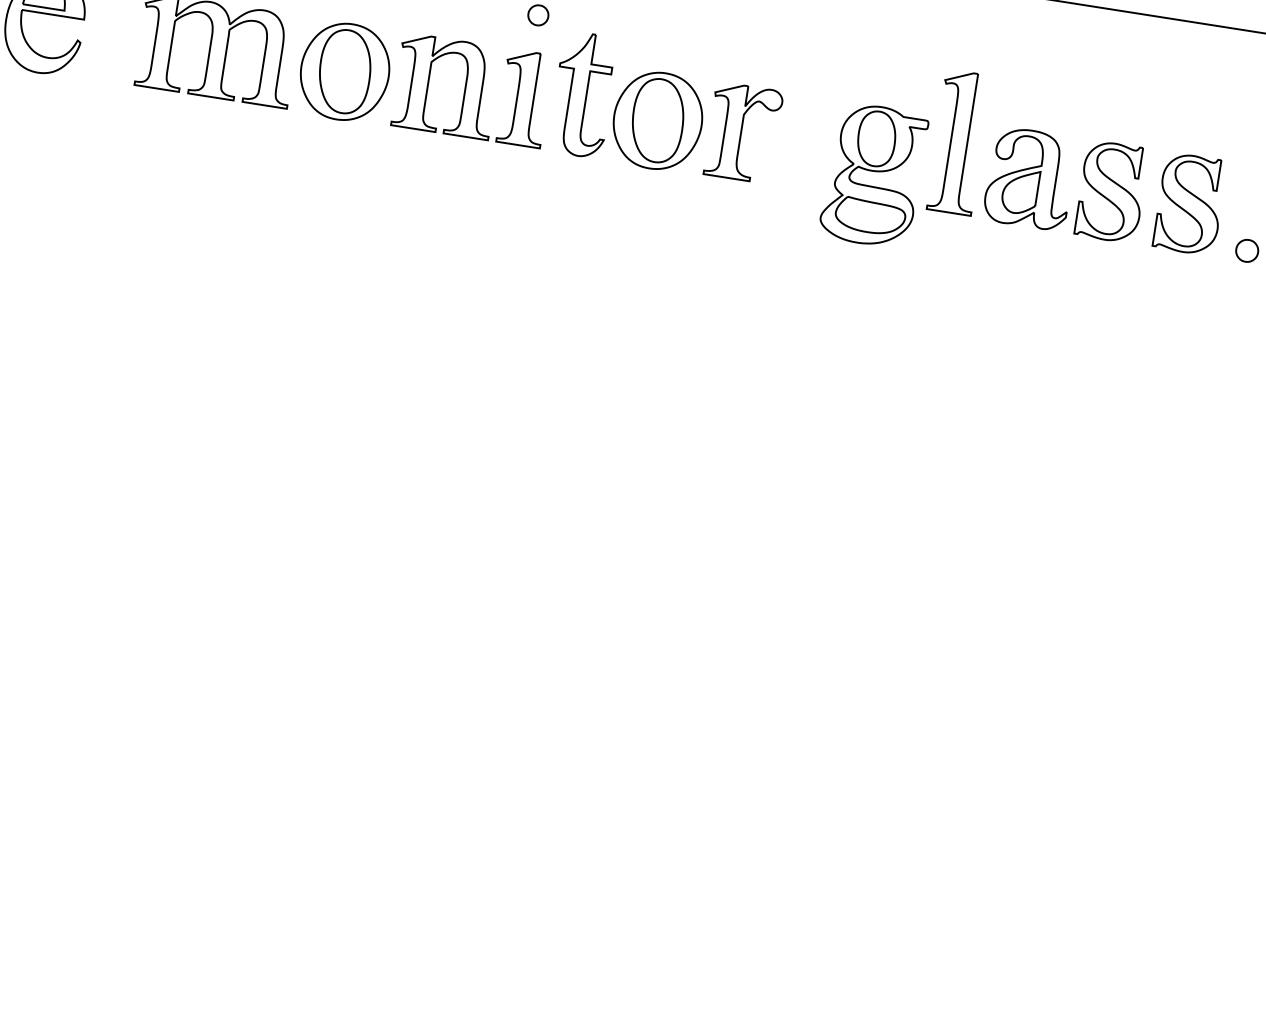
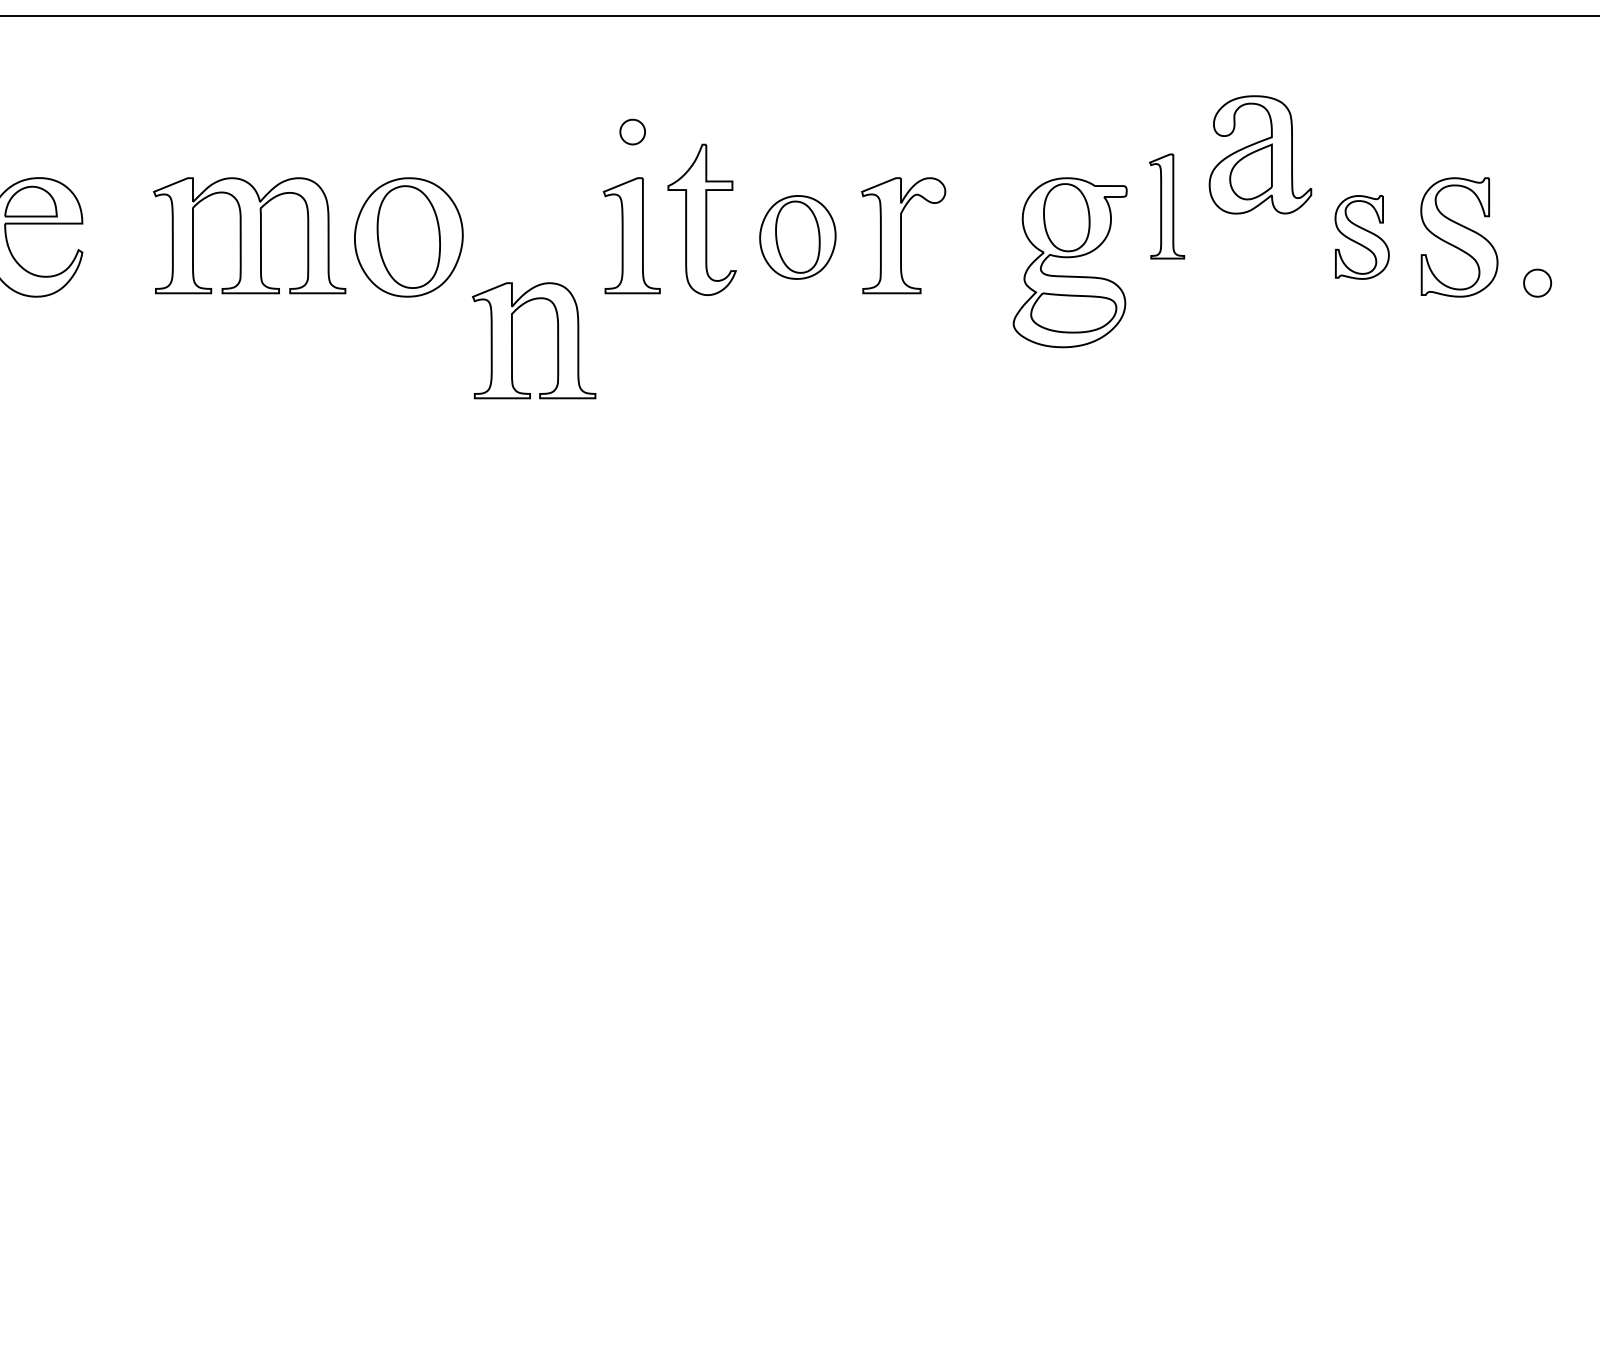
part: (428, 83) -> (512, 340), moved
part: (657, 120) -> (797, 237), size x0.7
part: (958, 142) -> (1166, 206), size x0.6
part: (1030, 178) -> (1260, 154), moved
part: (1112, 192) -> (1362, 237), size x0.7

